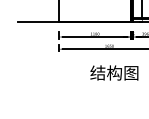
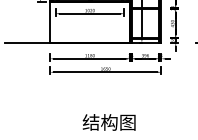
text: (113, 73) -> (108, 122), moved

